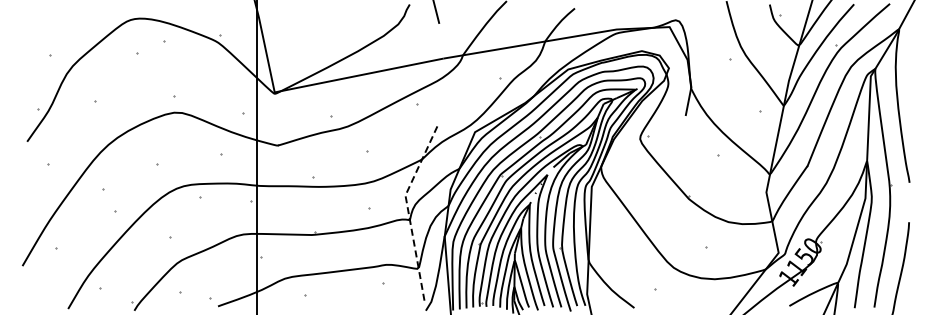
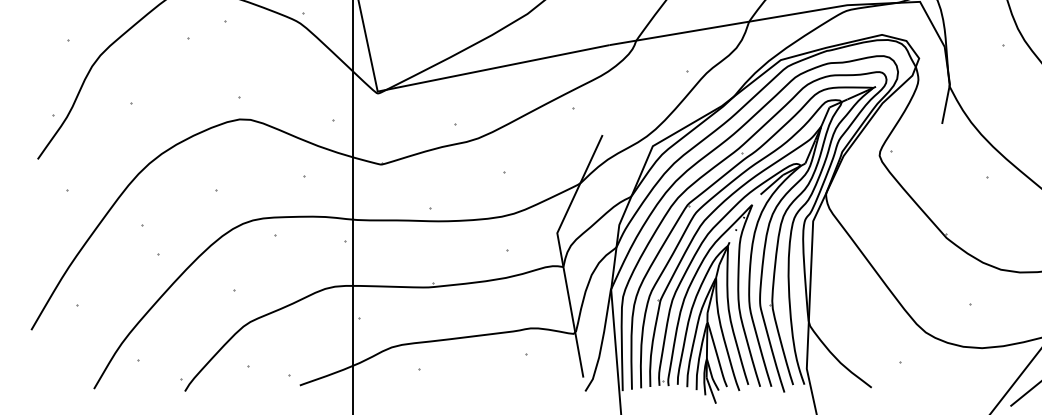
line: (407, 208) -> (560, 251), dashed -> solid

